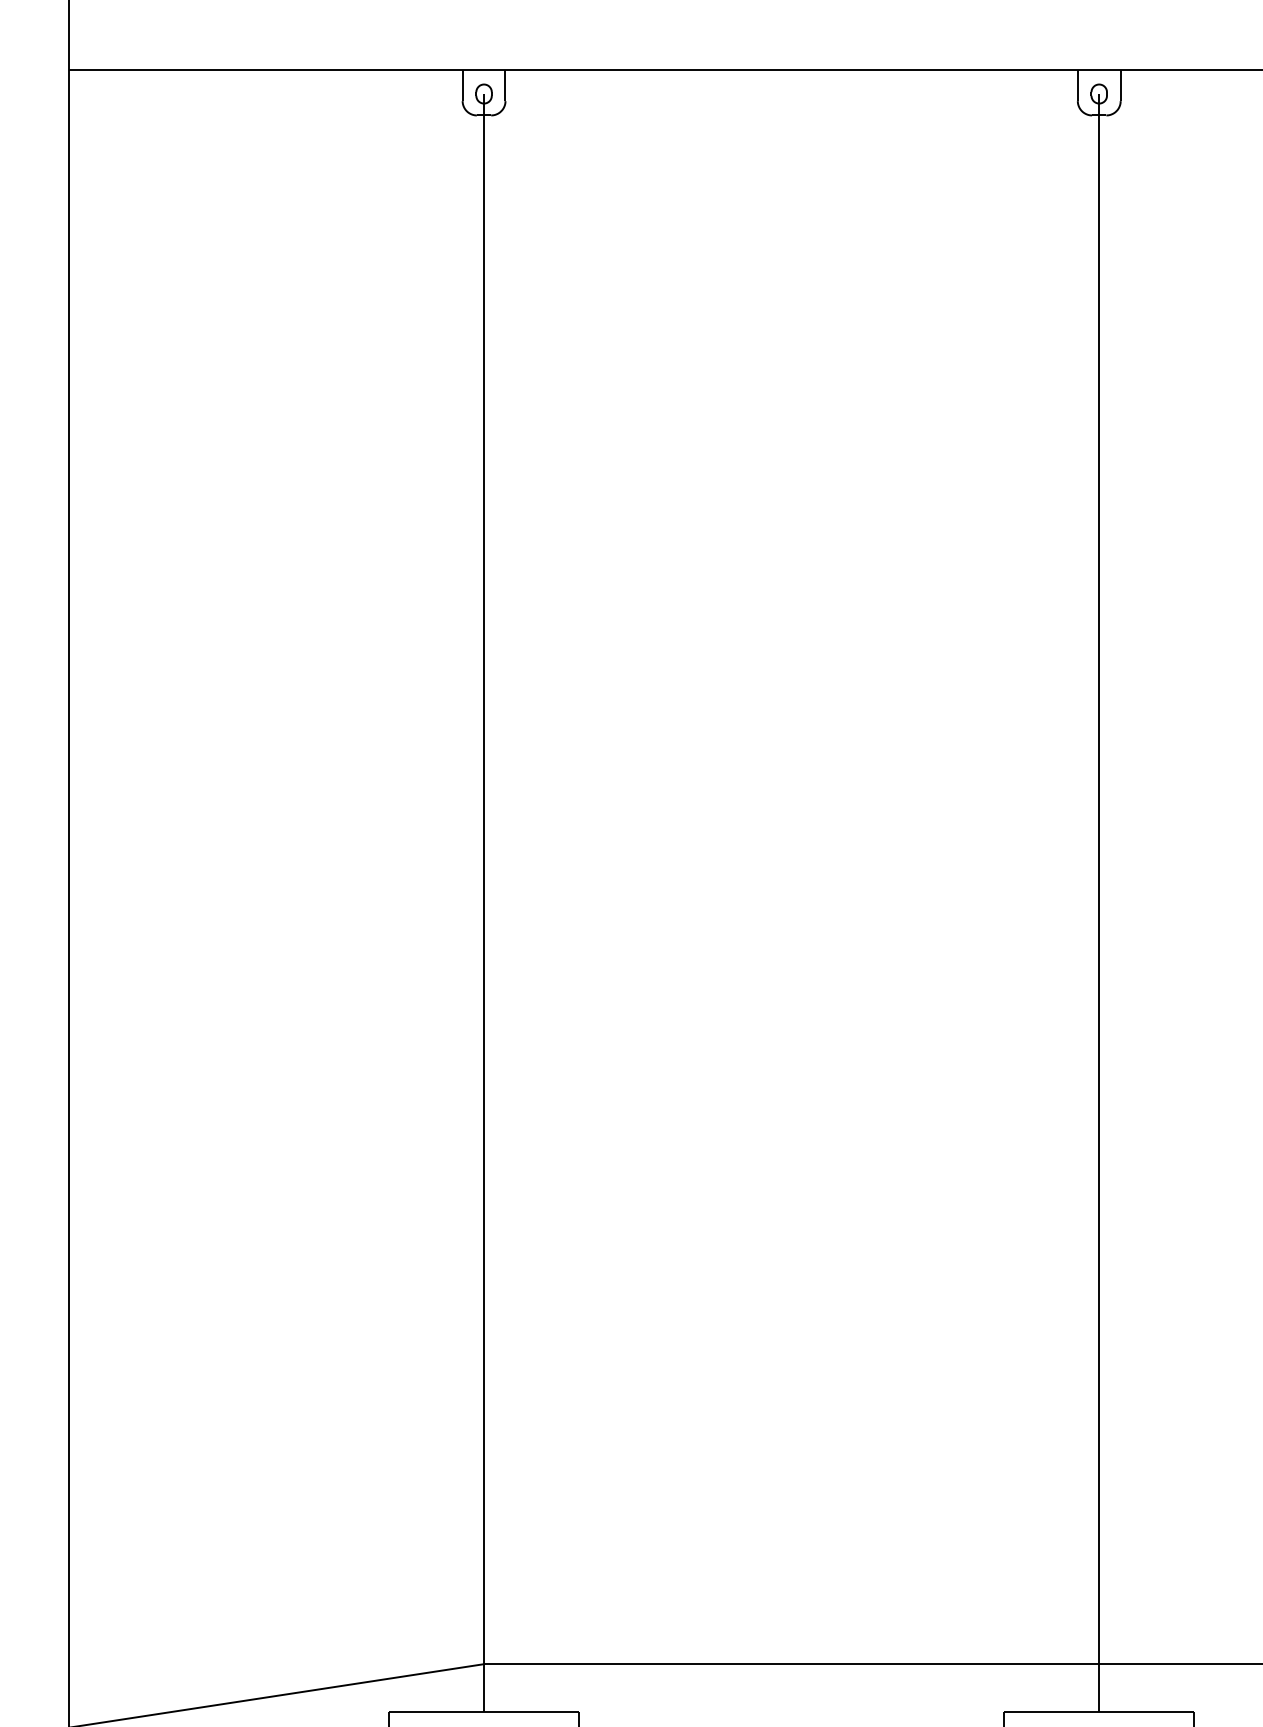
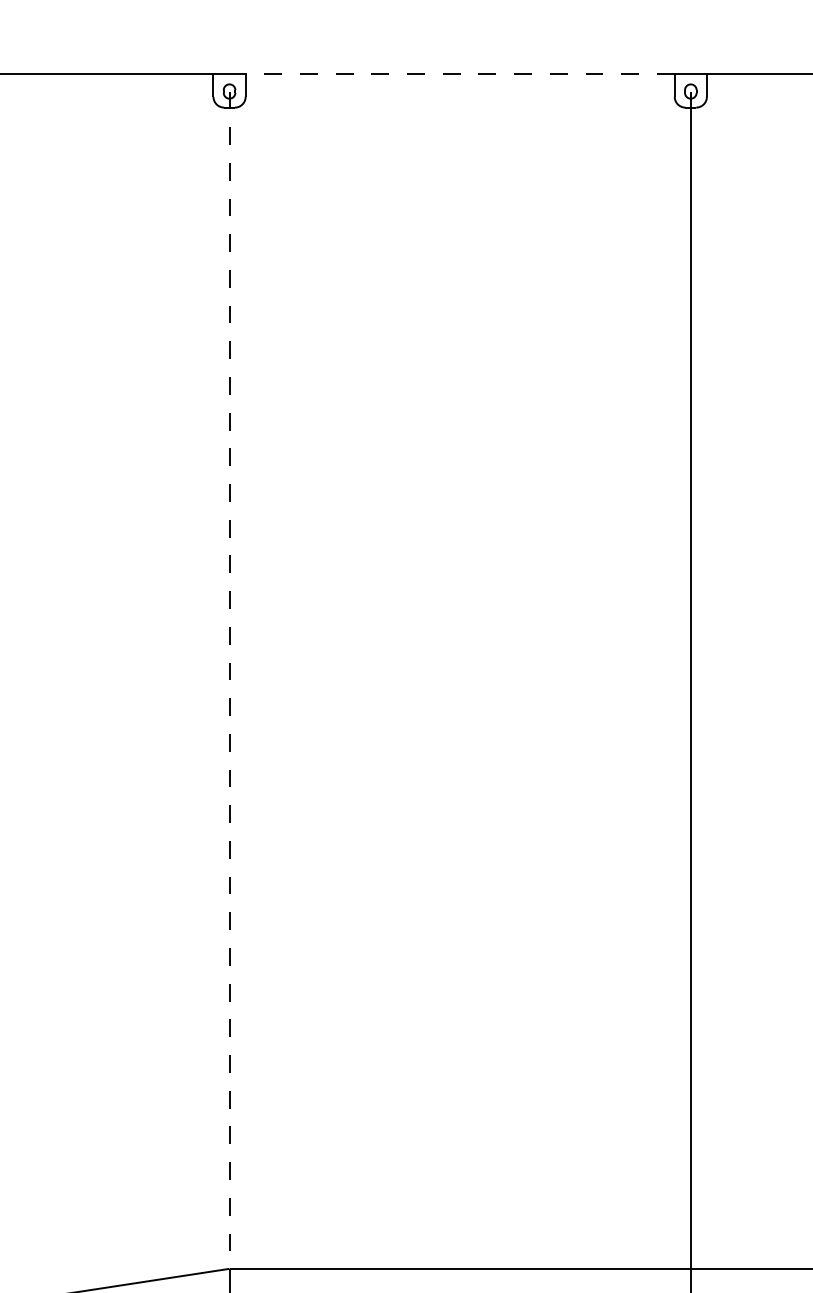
line: (791, 70) -> (460, 73), solid -> dashed
line: (484, 879) -> (229, 680), solid -> dashed

